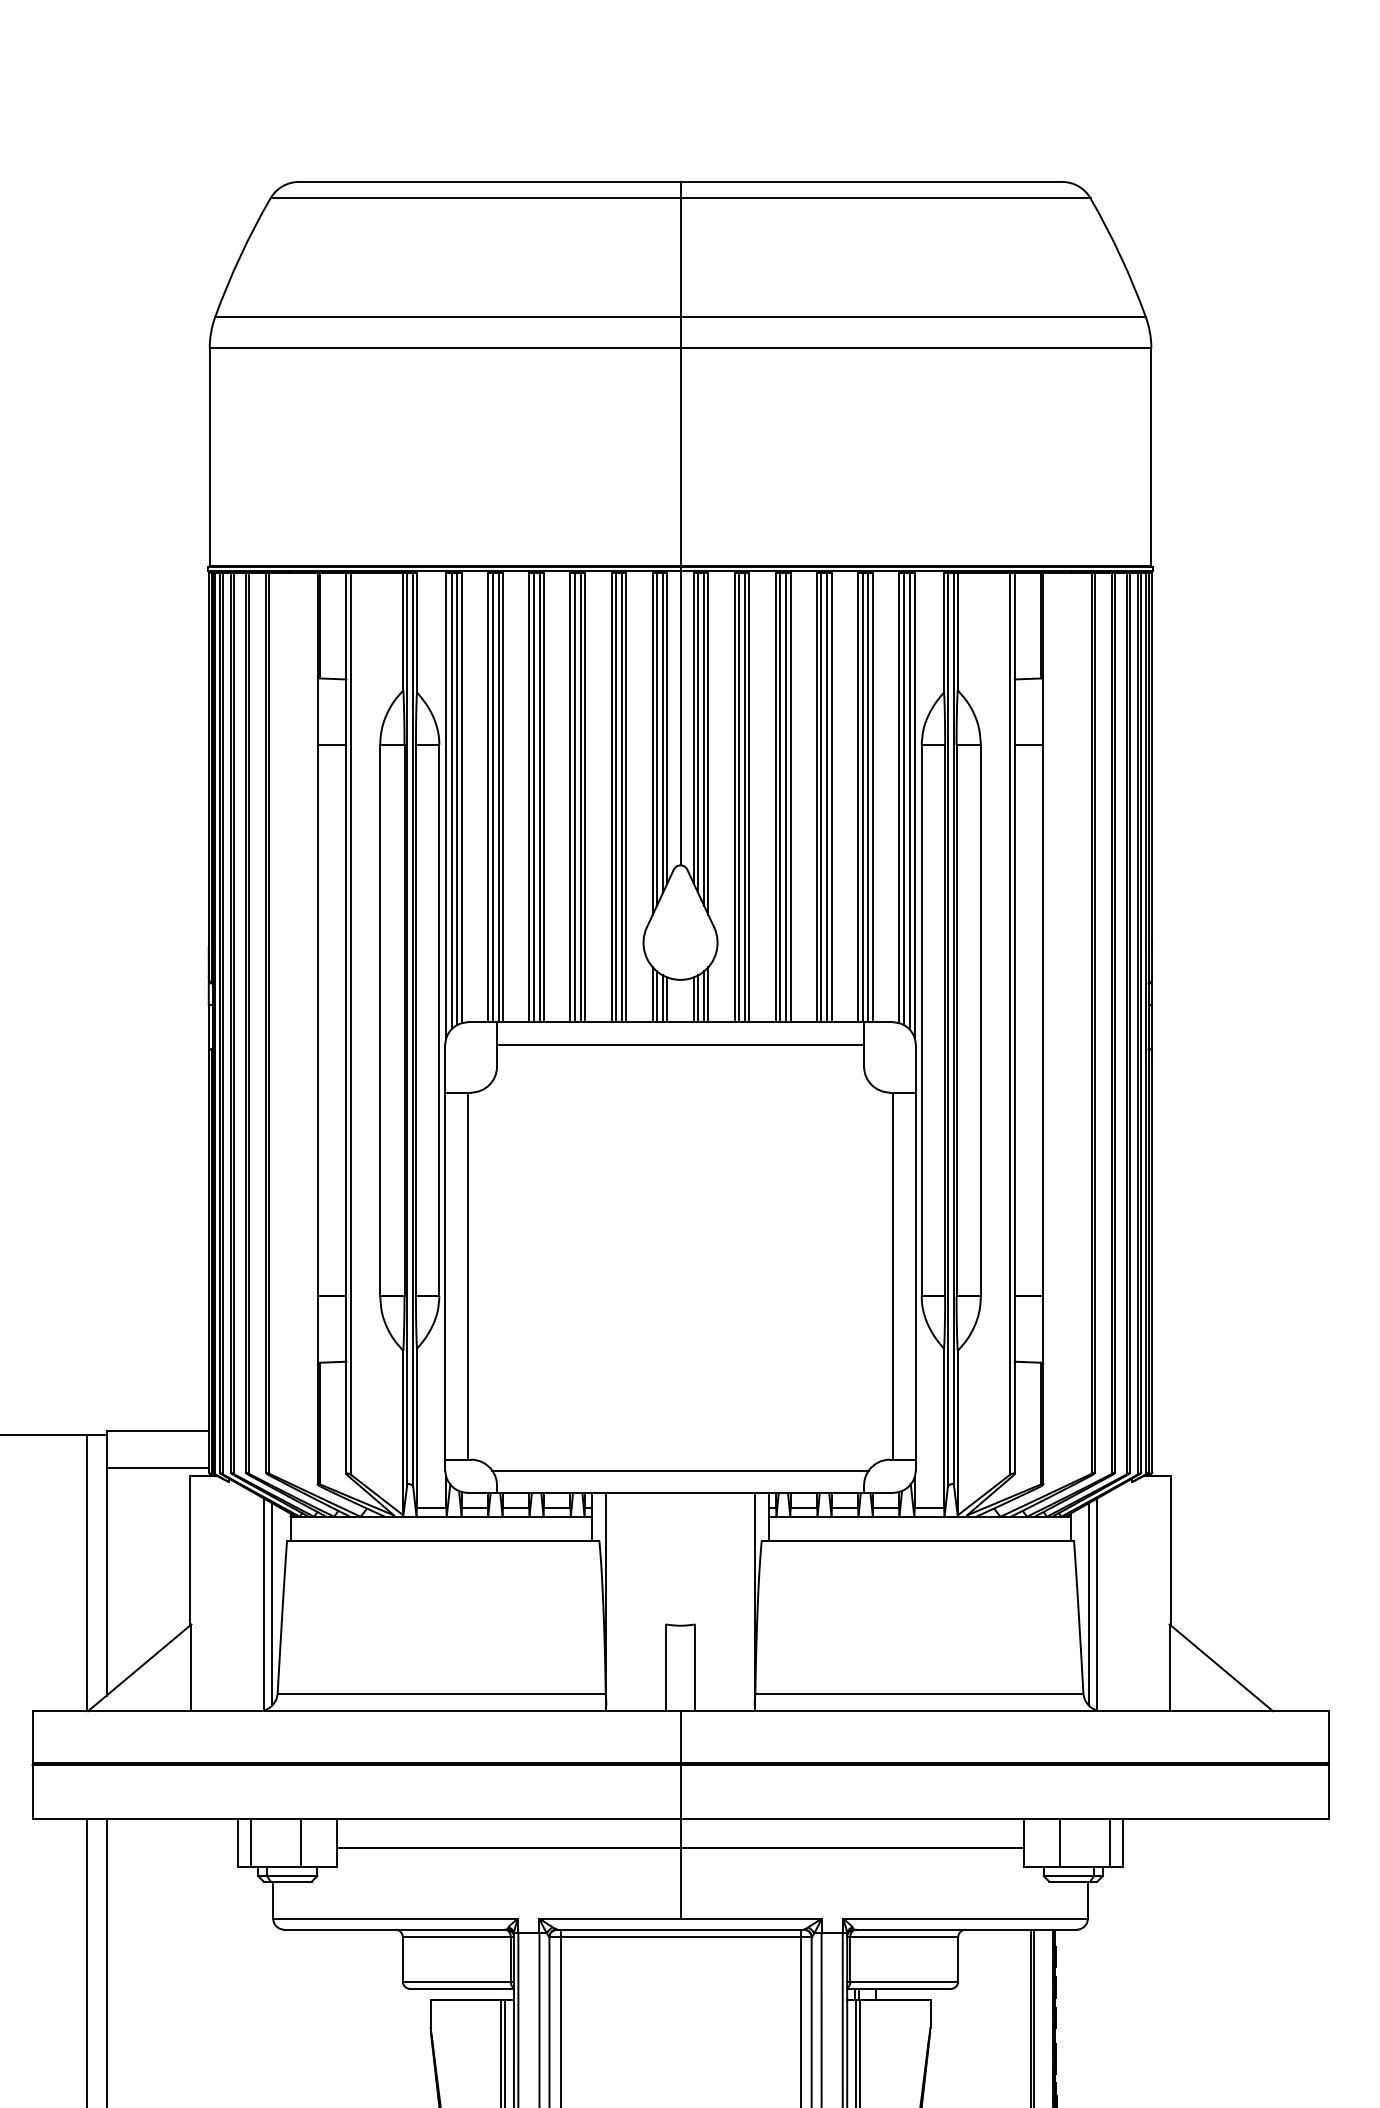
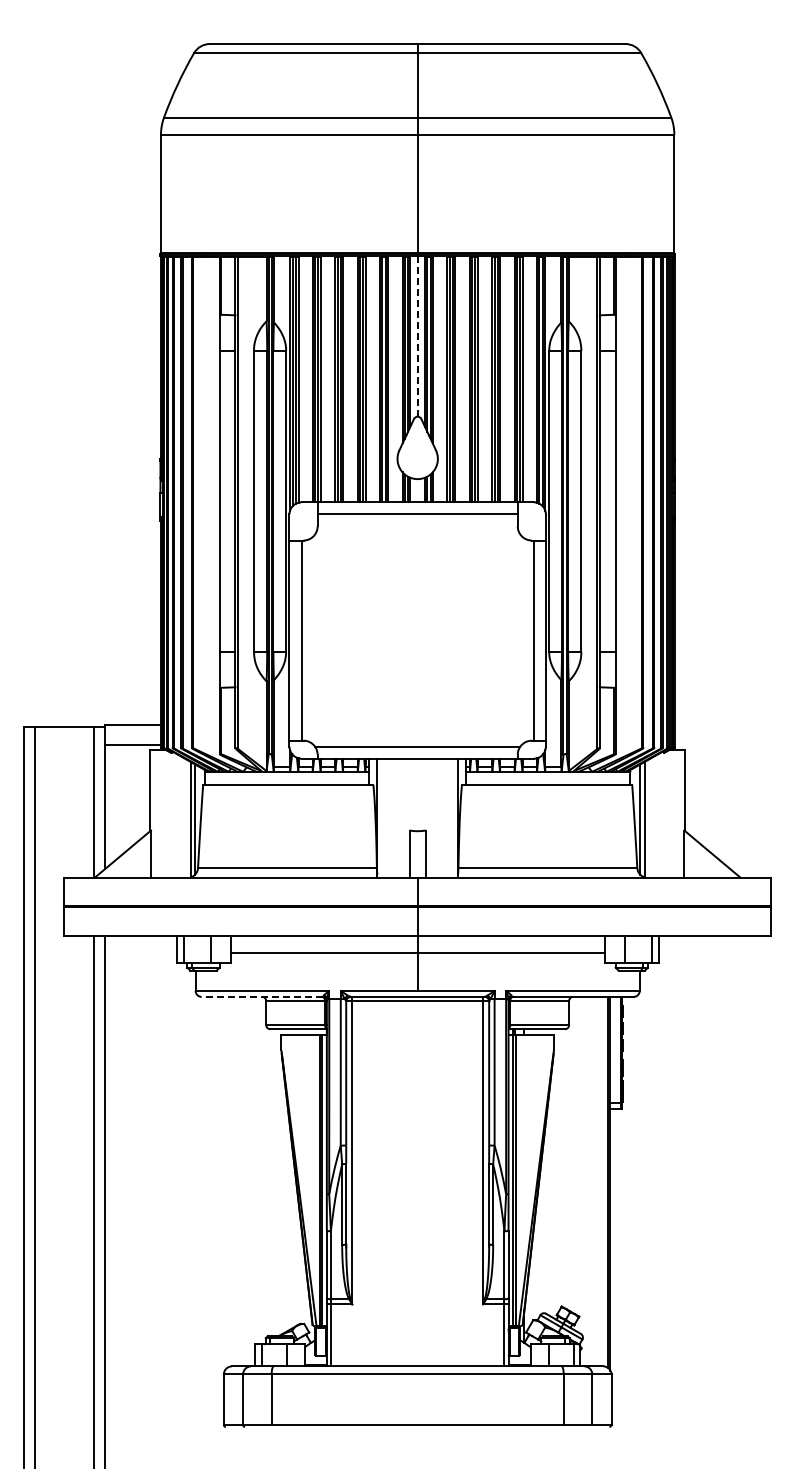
line: (680, 718) -> (417, 336), solid -> dashed
line: (395, 1928) -> (262, 996), solid -> dashed

